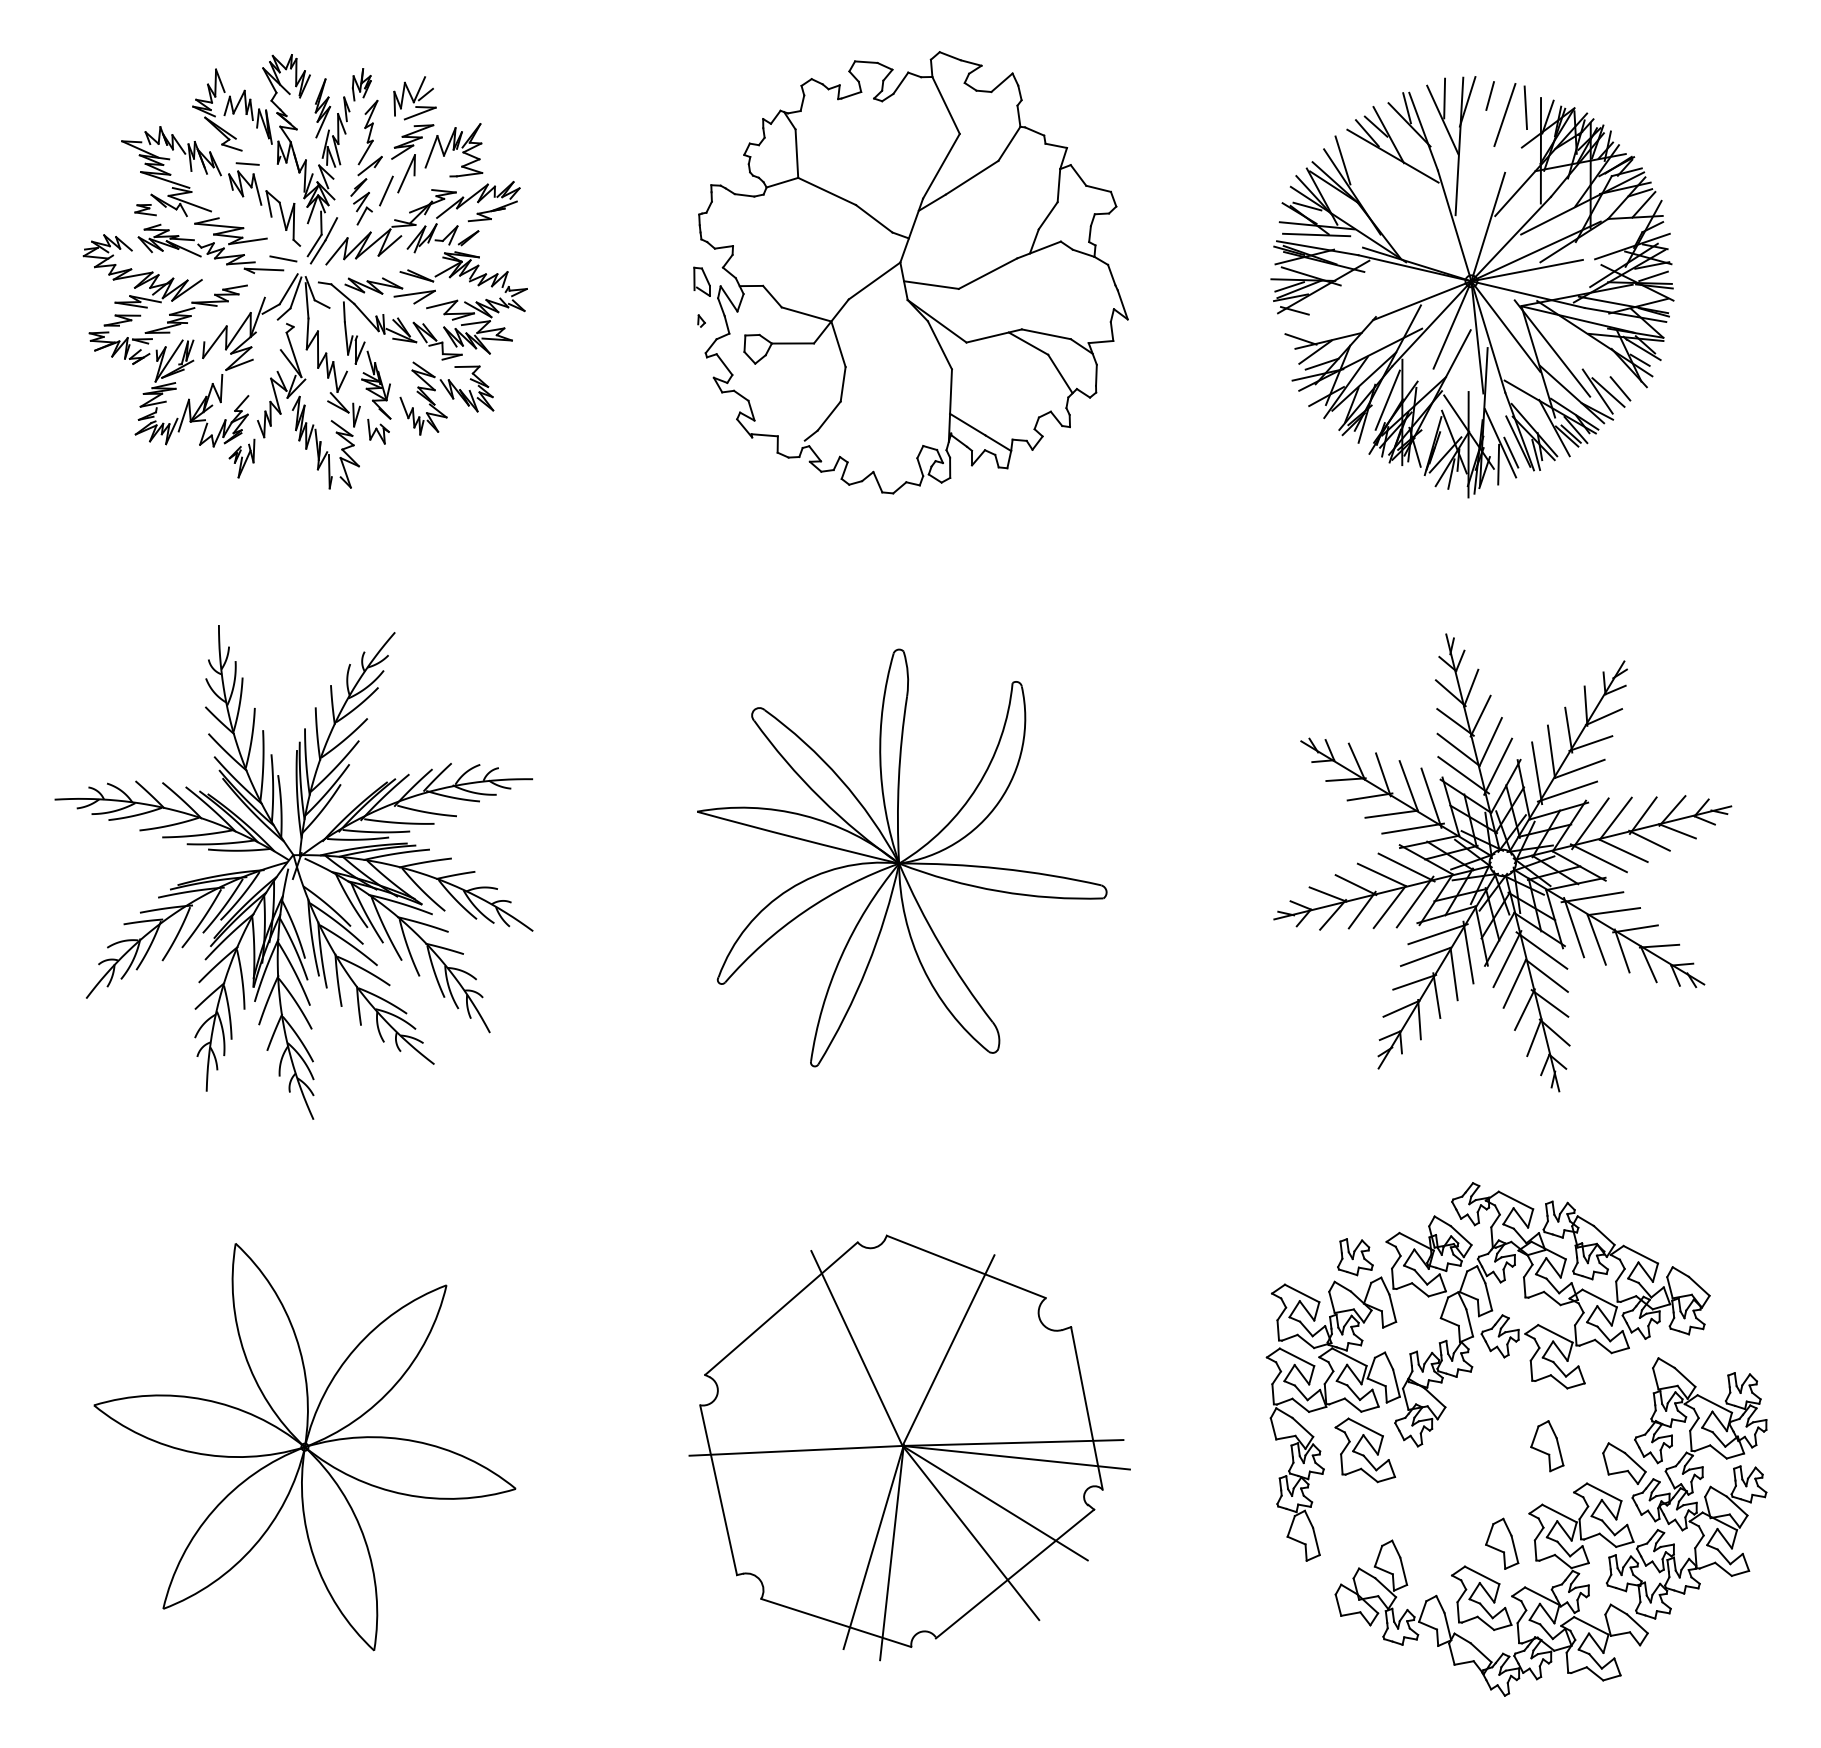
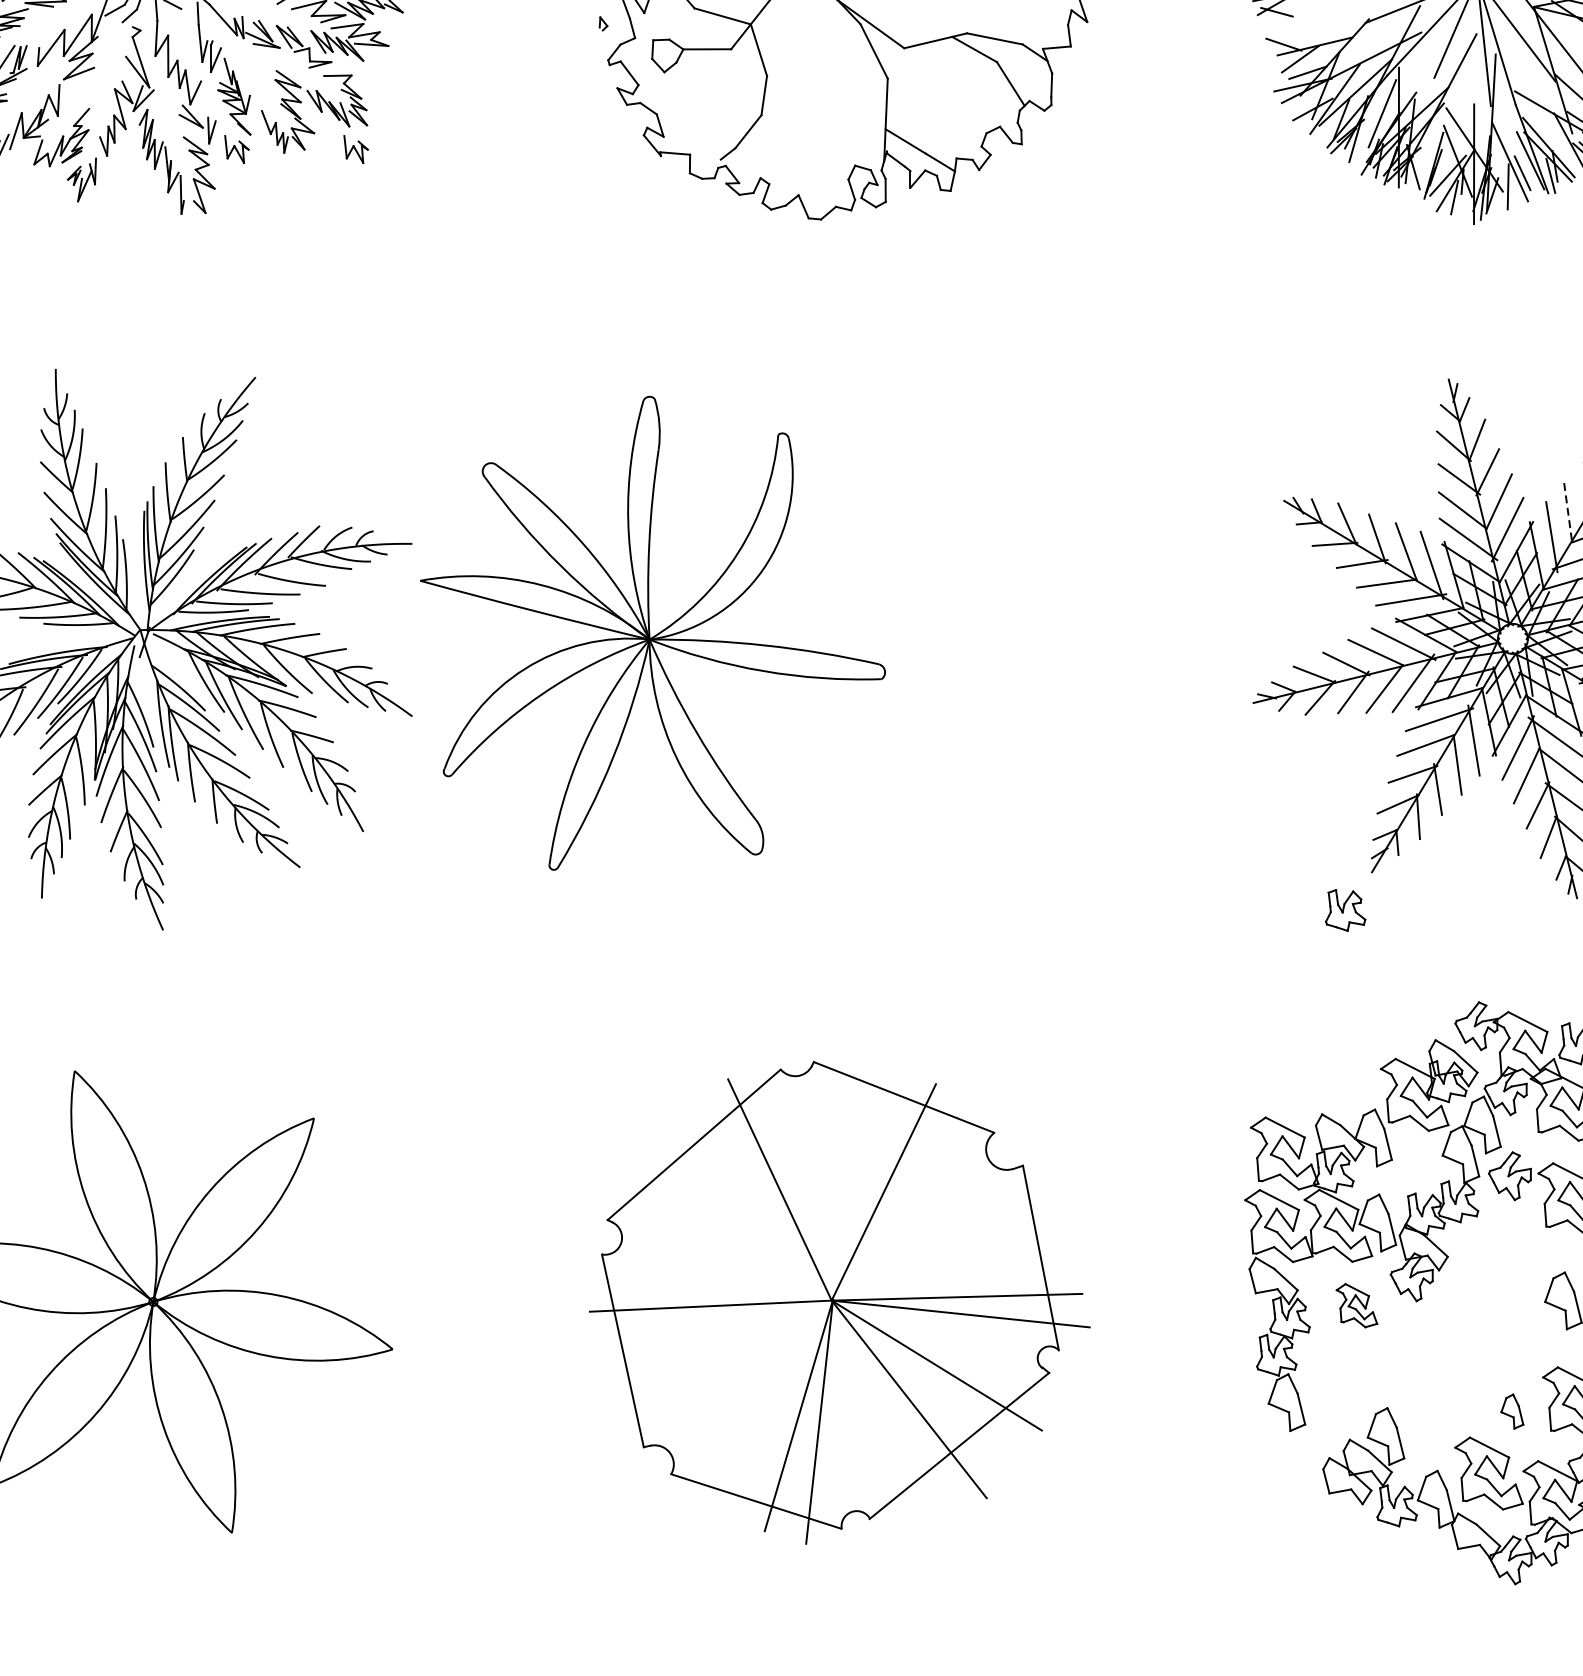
part: (483, 431) -> (356, 149), added
line: (1551, 752) -> (1568, 513), solid -> dashed
part: (902, 857) -> (653, 632), moved
part: (1355, 1257) -> (1345, 910), moved
part: (1365, 1450) -> (1357, 1305), size x0.6
part: (1502, 1543) -> (1512, 1411), size x0.6

